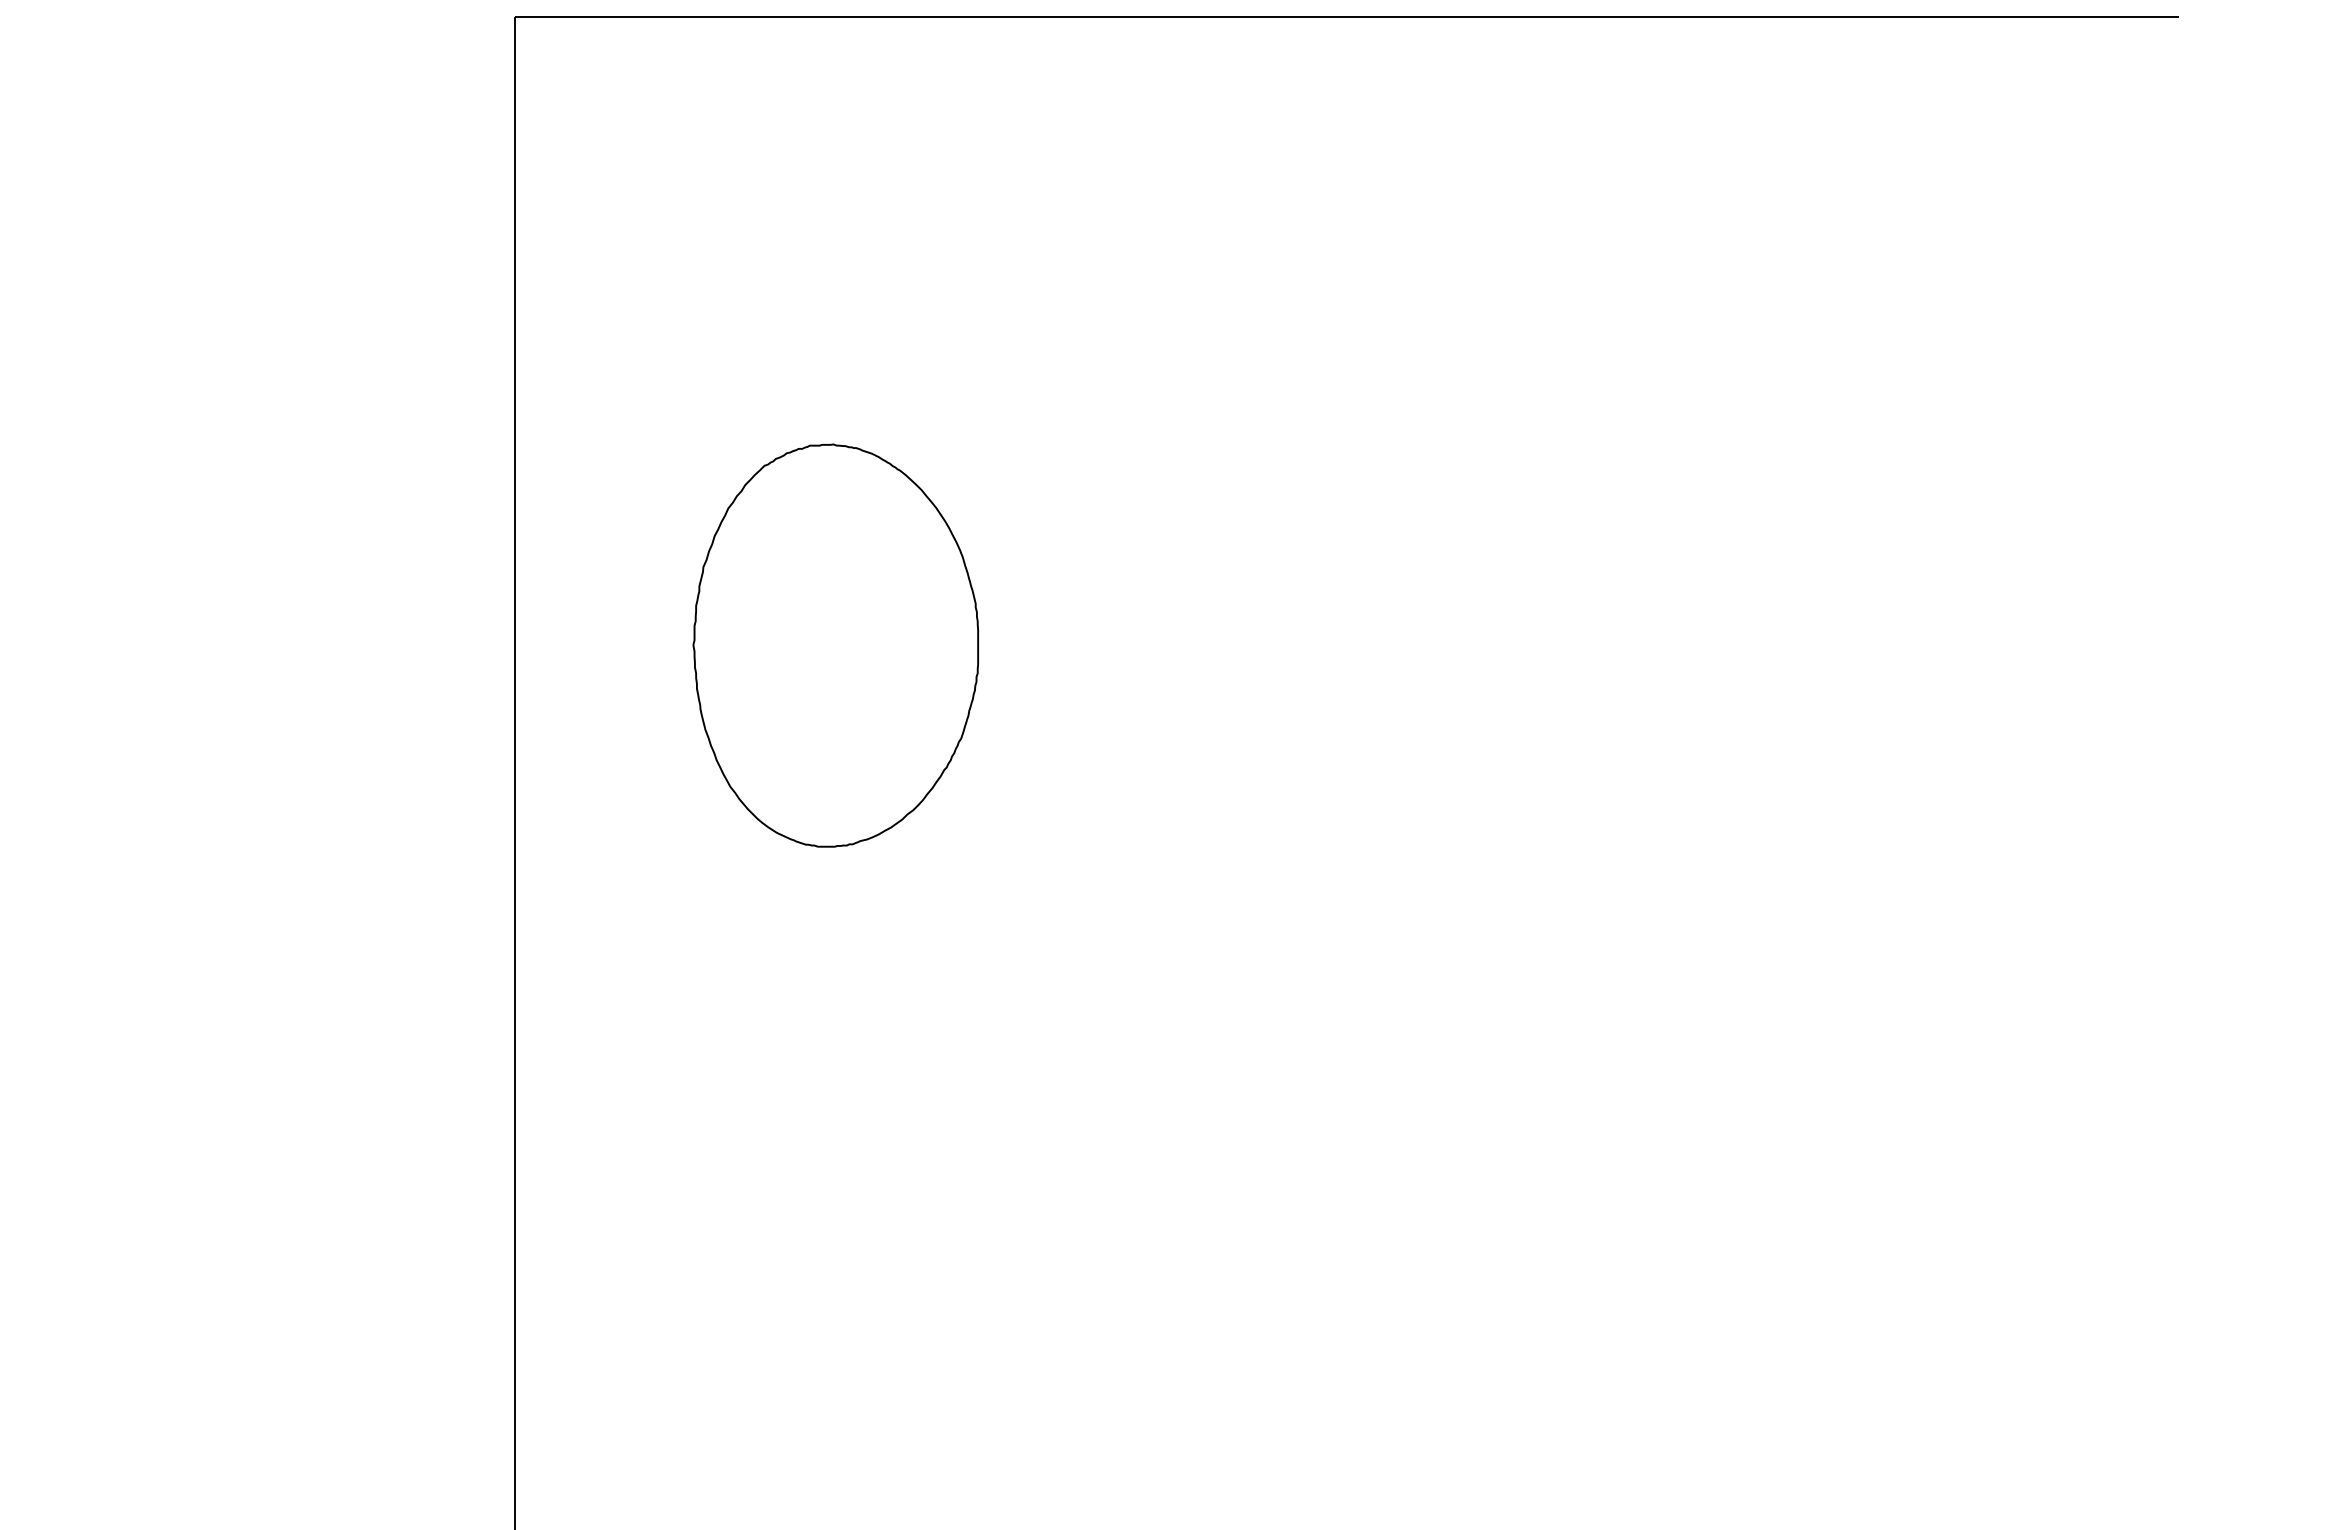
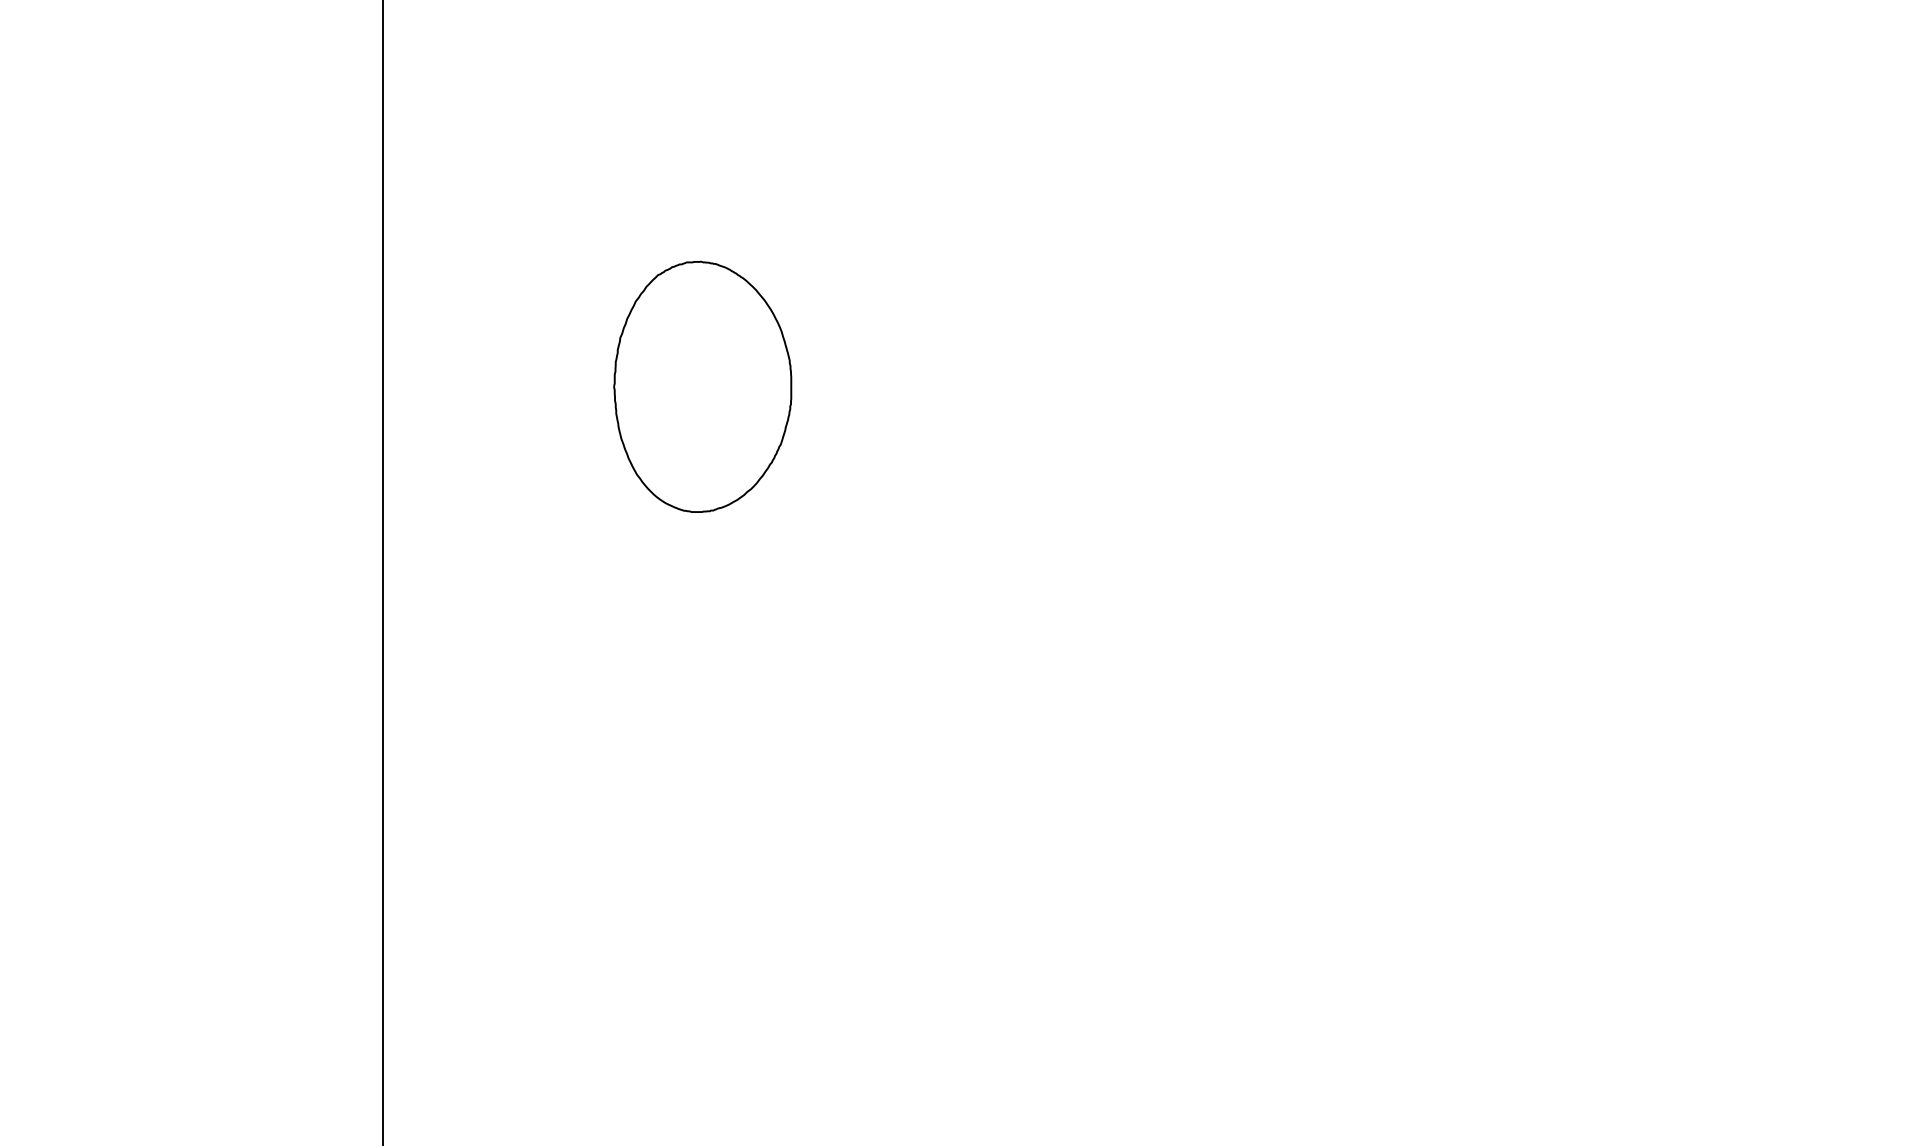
part: (835, 645) -> (702, 386), size x0.62

